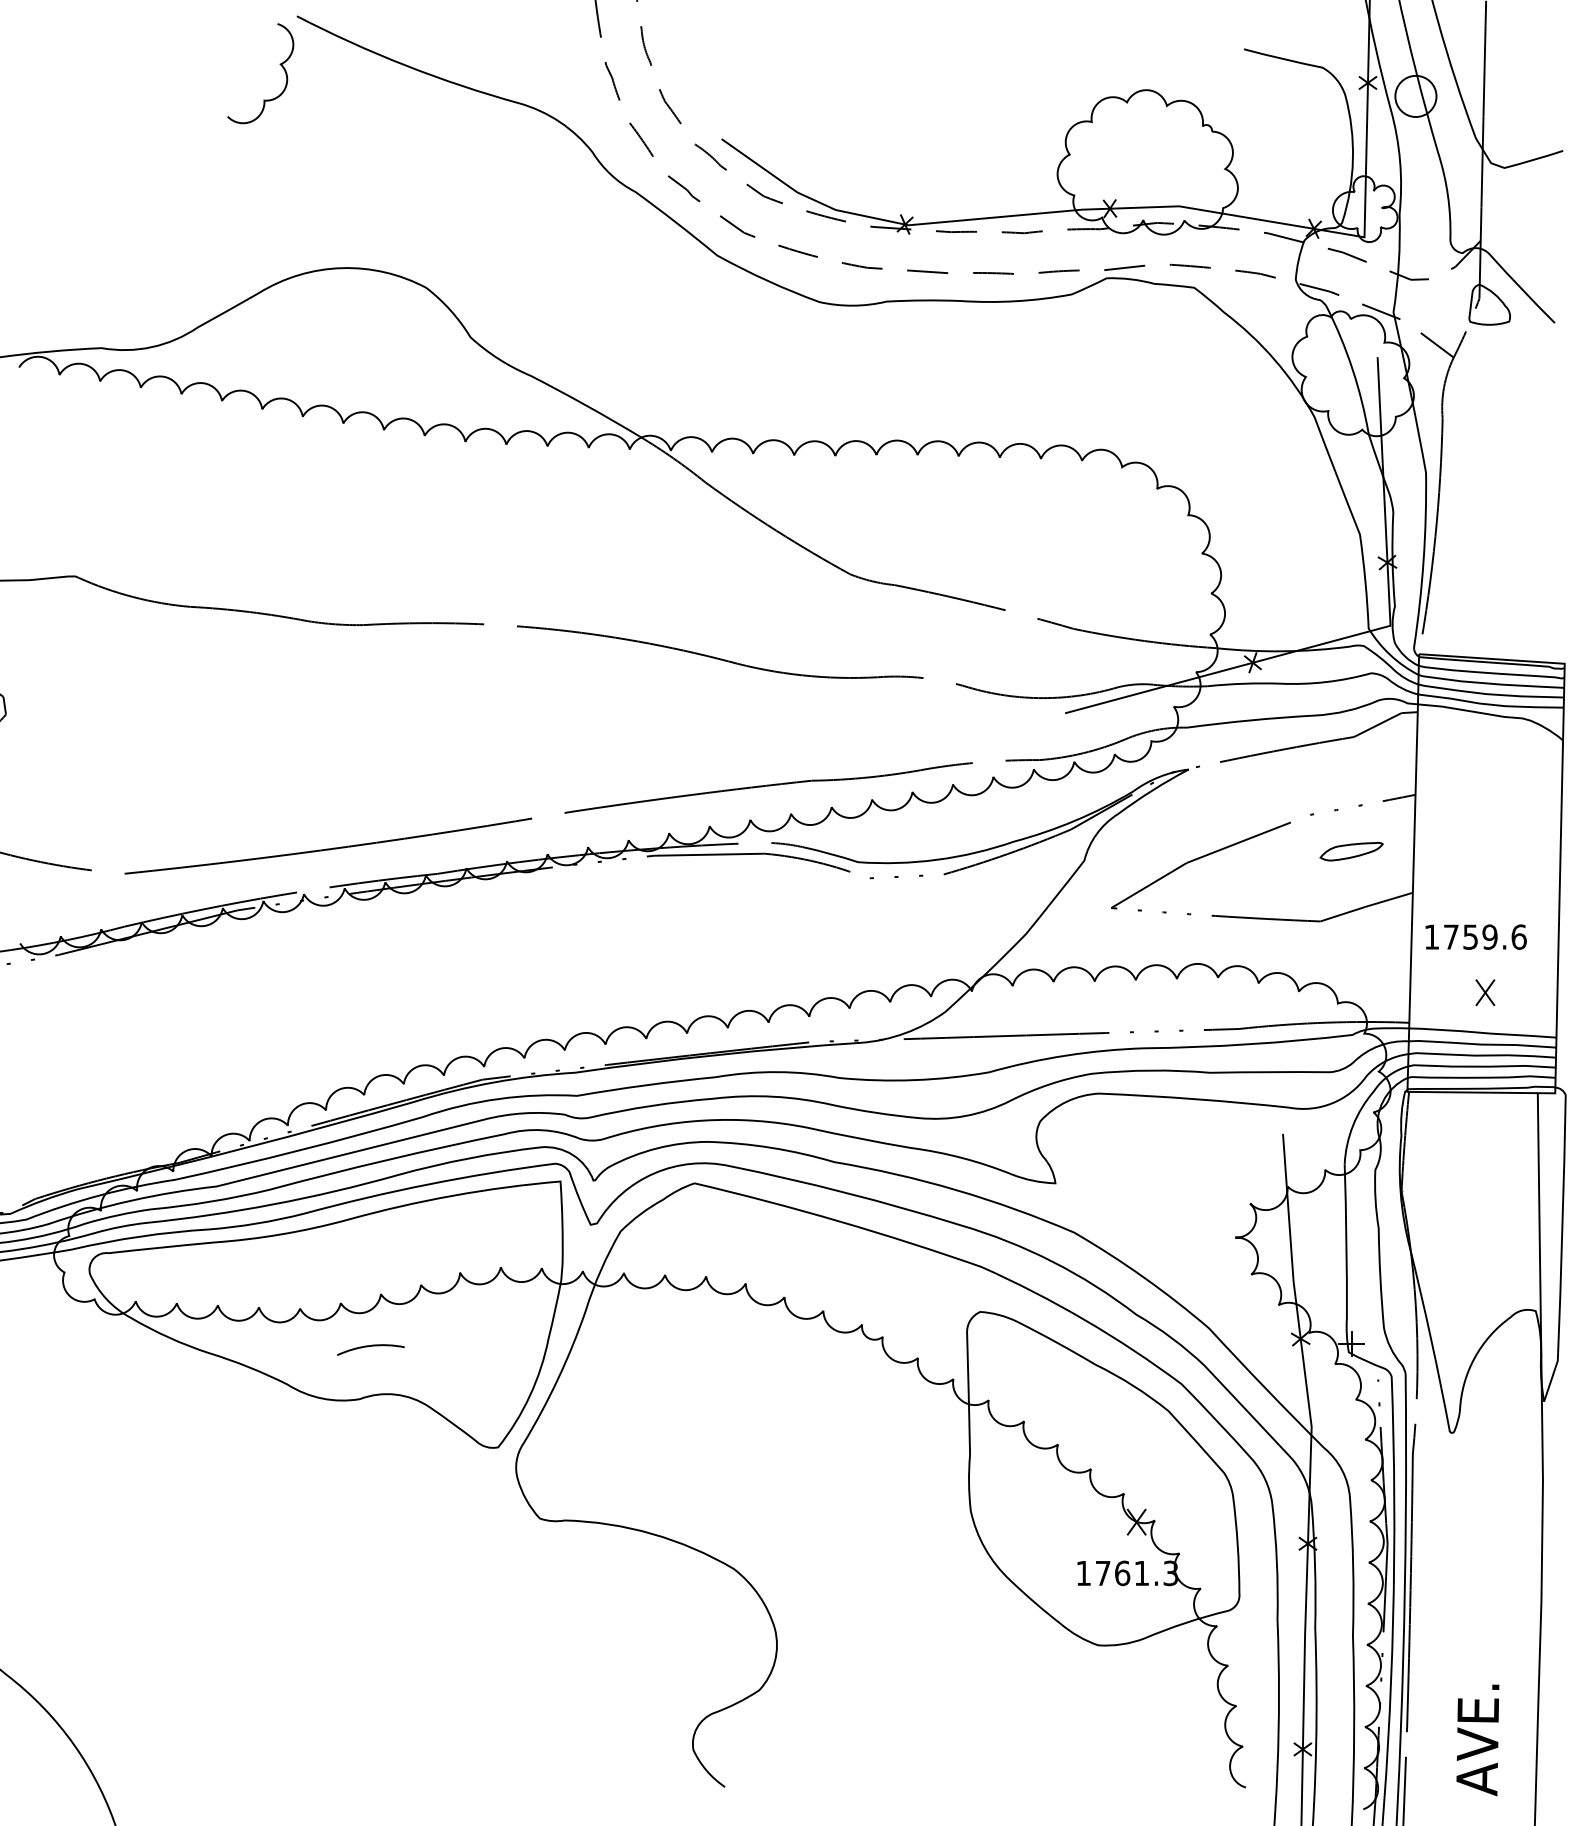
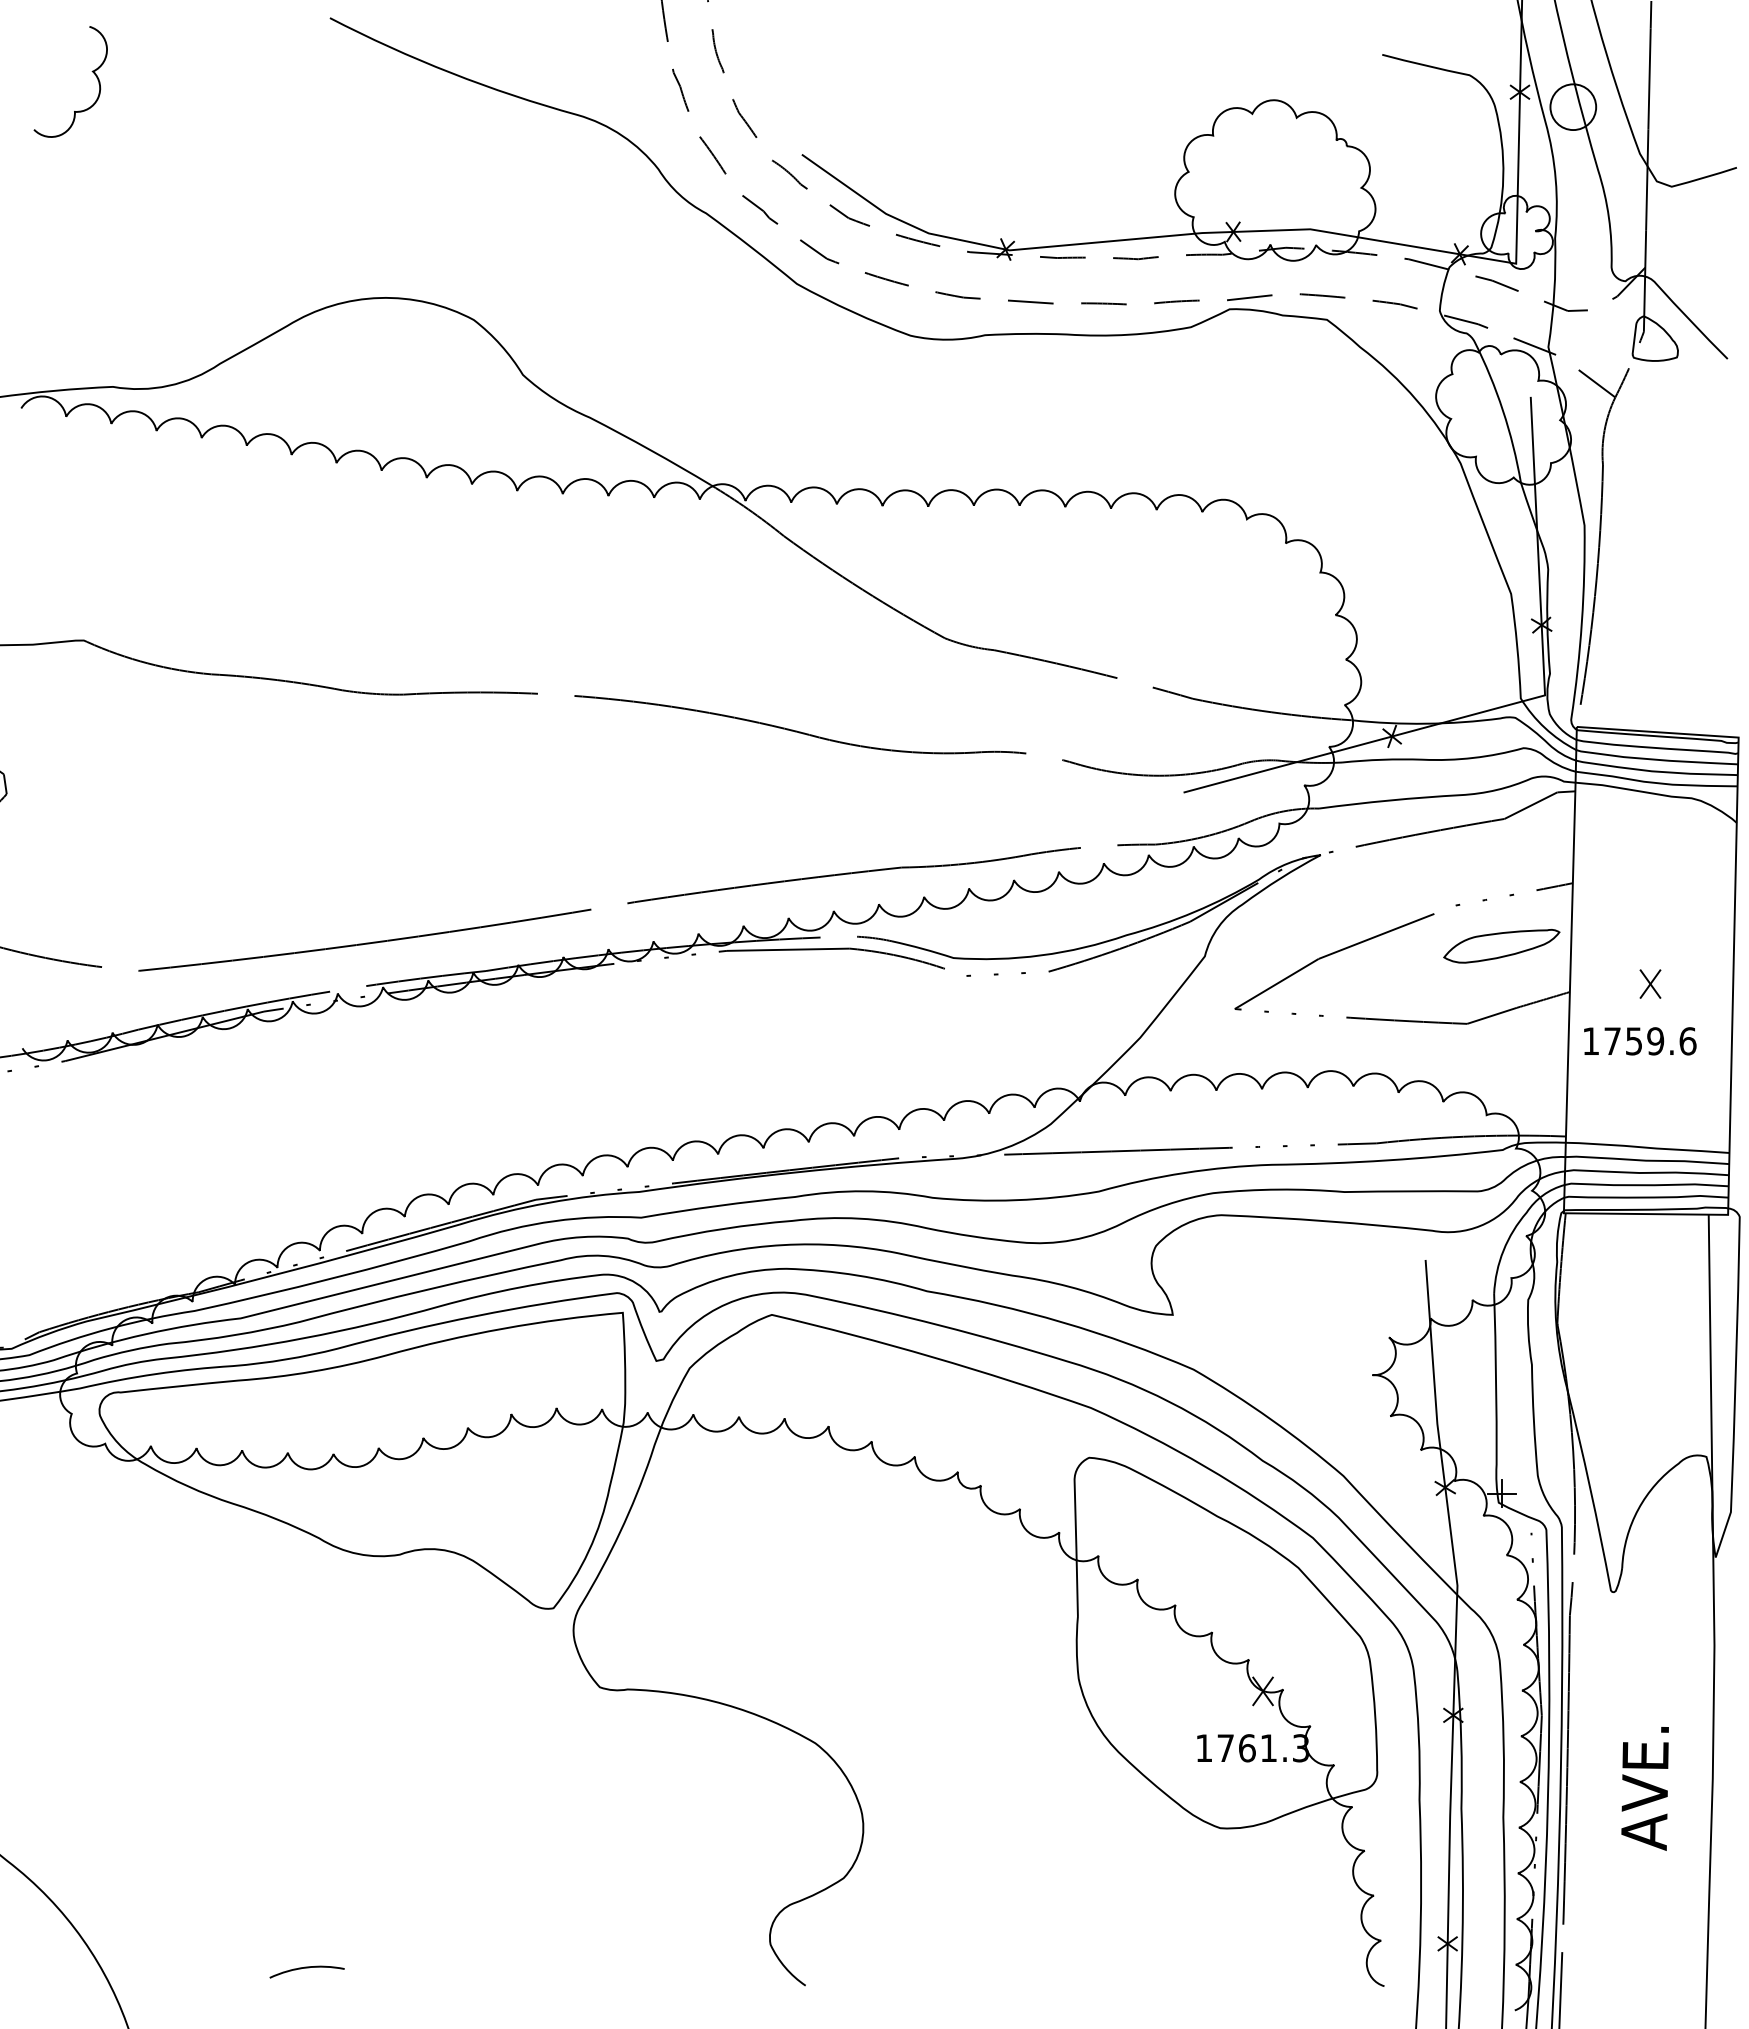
curve: (279, 64) -> (91, 71), moved
part: (1351, 851) -> (1501, 946), size x1.67
part: (1485, 992) -> (1650, 983), moved
curve: (370, 1346) -> (306, 1968), moved
text: (1477, 1740) -> (1644, 1788), moved

